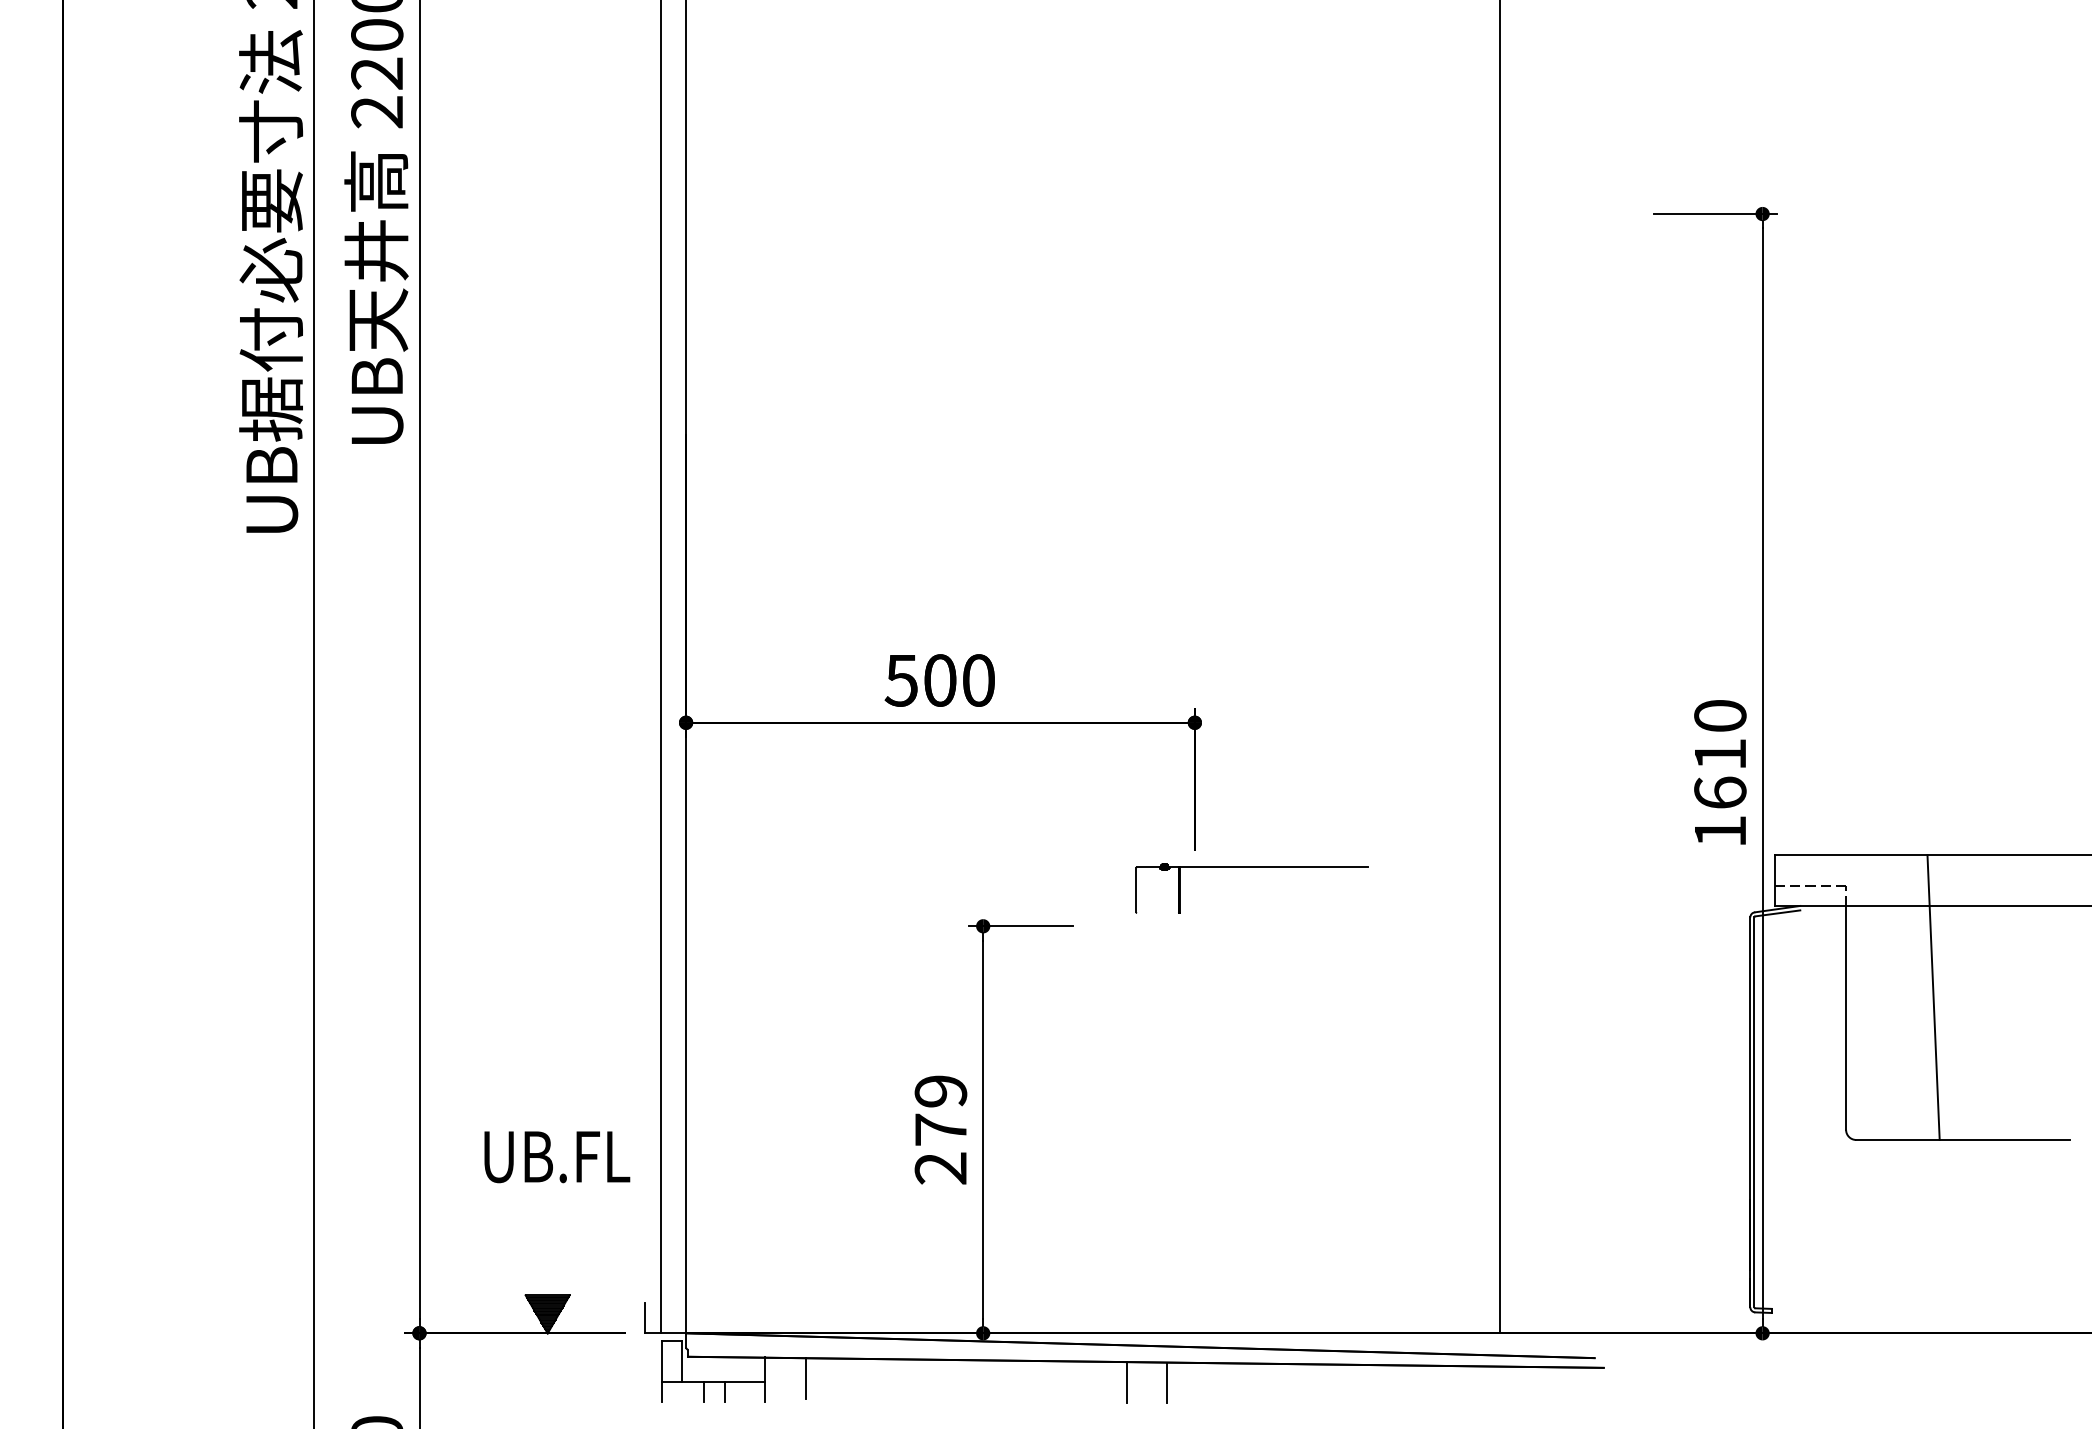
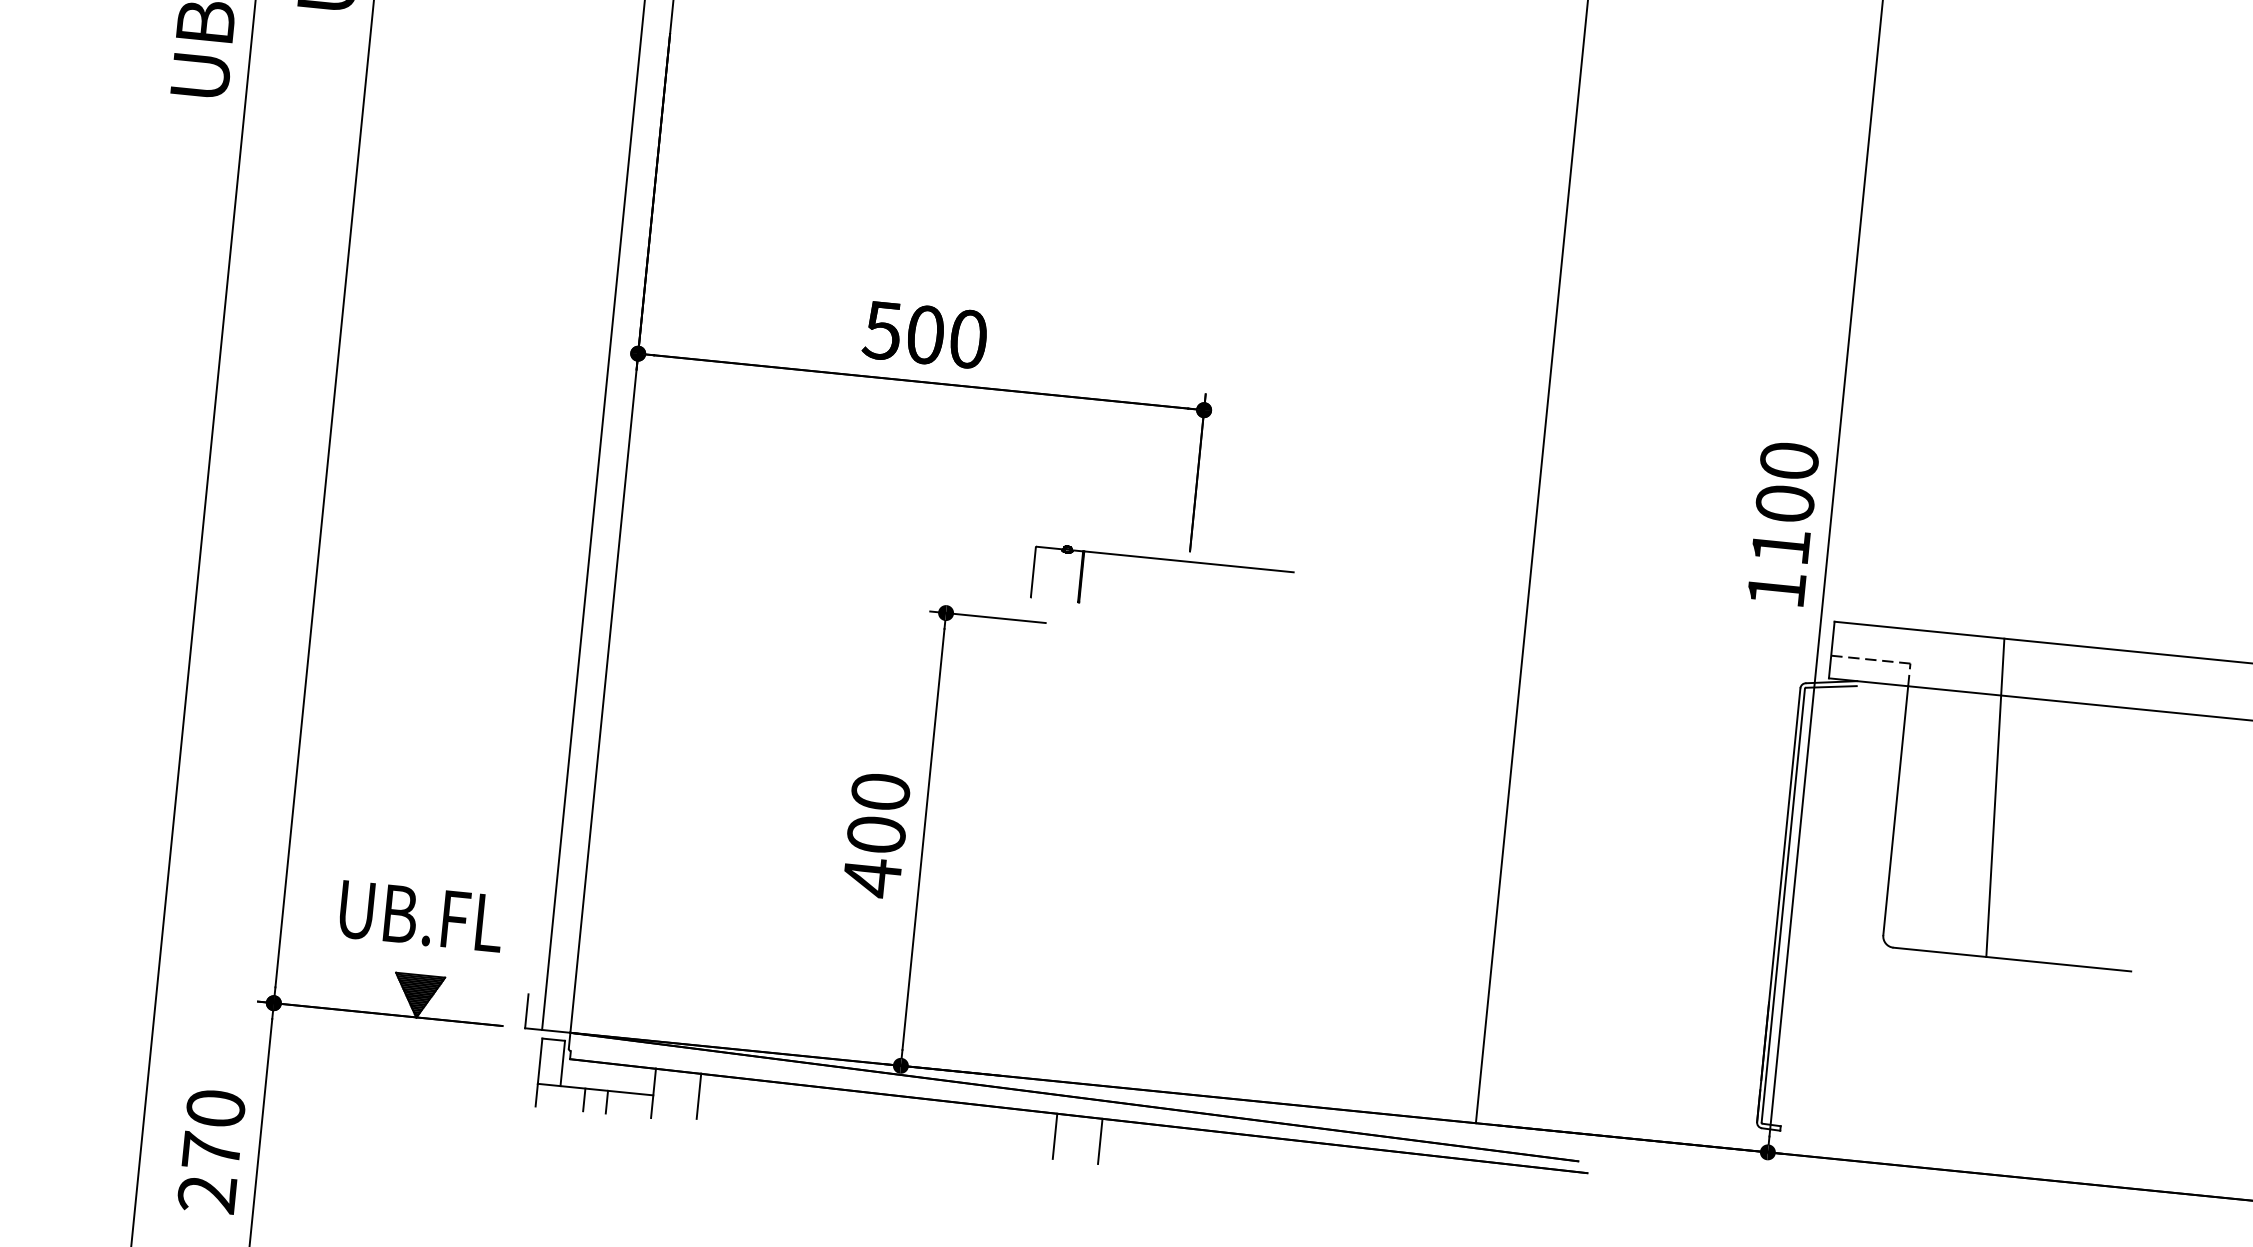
text: (1720, 773) -> (1783, 524), 1610 -> 1100
part: (1251, 867) -> (1164, 559), moved
text: (940, 1130) -> (875, 835), 279 -> 400
text: (557, 1157) -> (421, 917), moved

